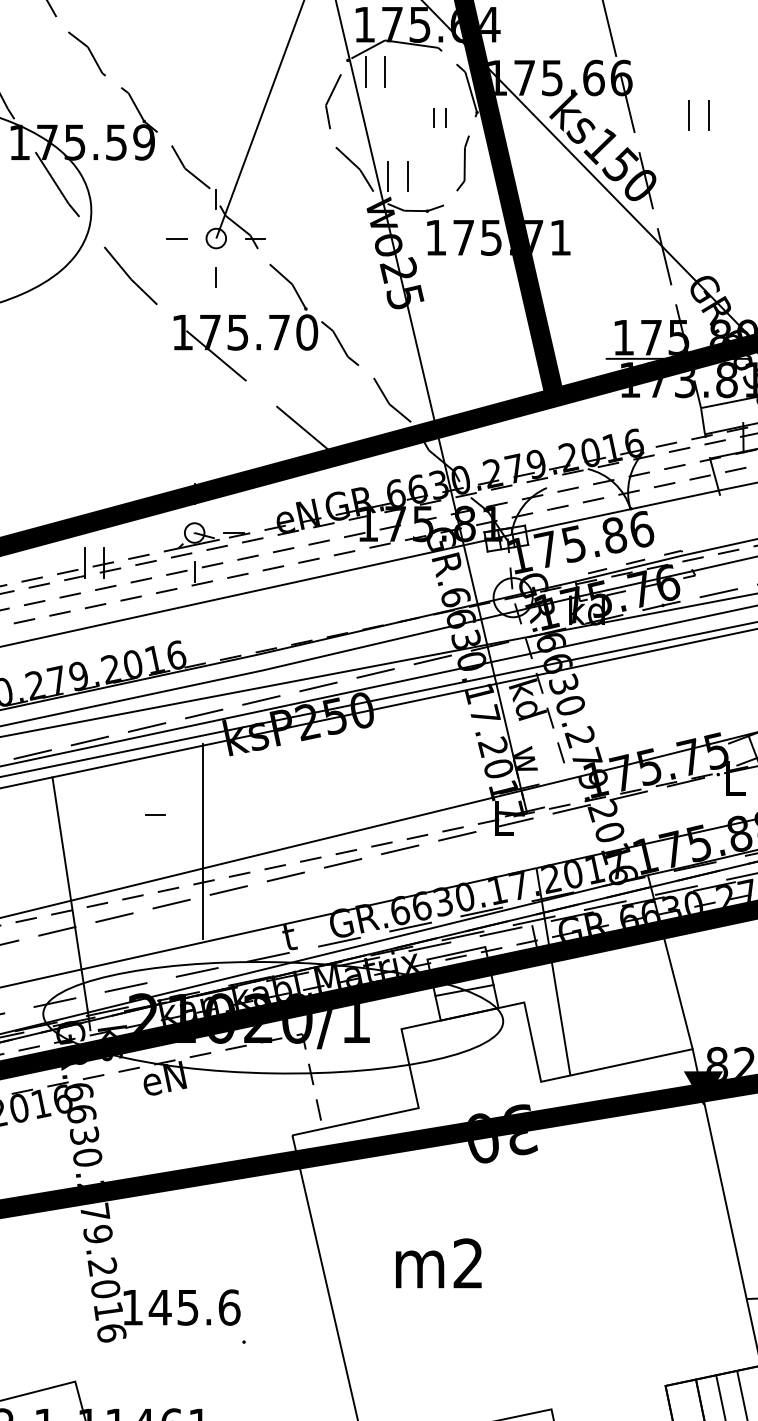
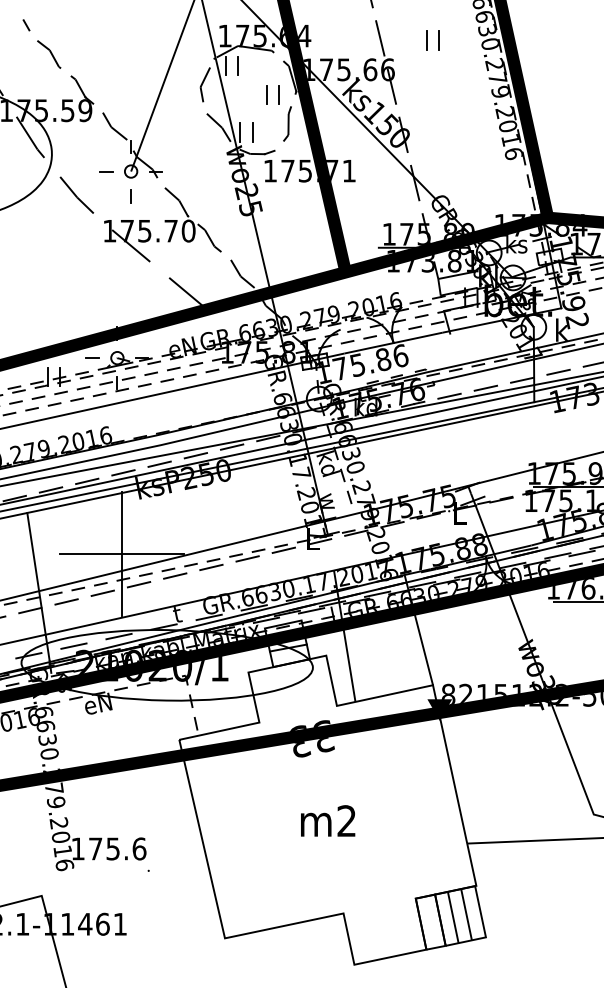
part: (698, 115) -> (432, 40), moved
part: (439, 116) -> (272, 94), size x1.67
line: (155, 814) -> (92, 357), moved
line: (202, 841) -> (122, 553), added
text: (483, 1137) -> (300, 741), 30 -> 33
text: (439, 1262) -> (328, 820), moved
text: (160, 1306) -> (95, 848), 145.6 -> 175.6

